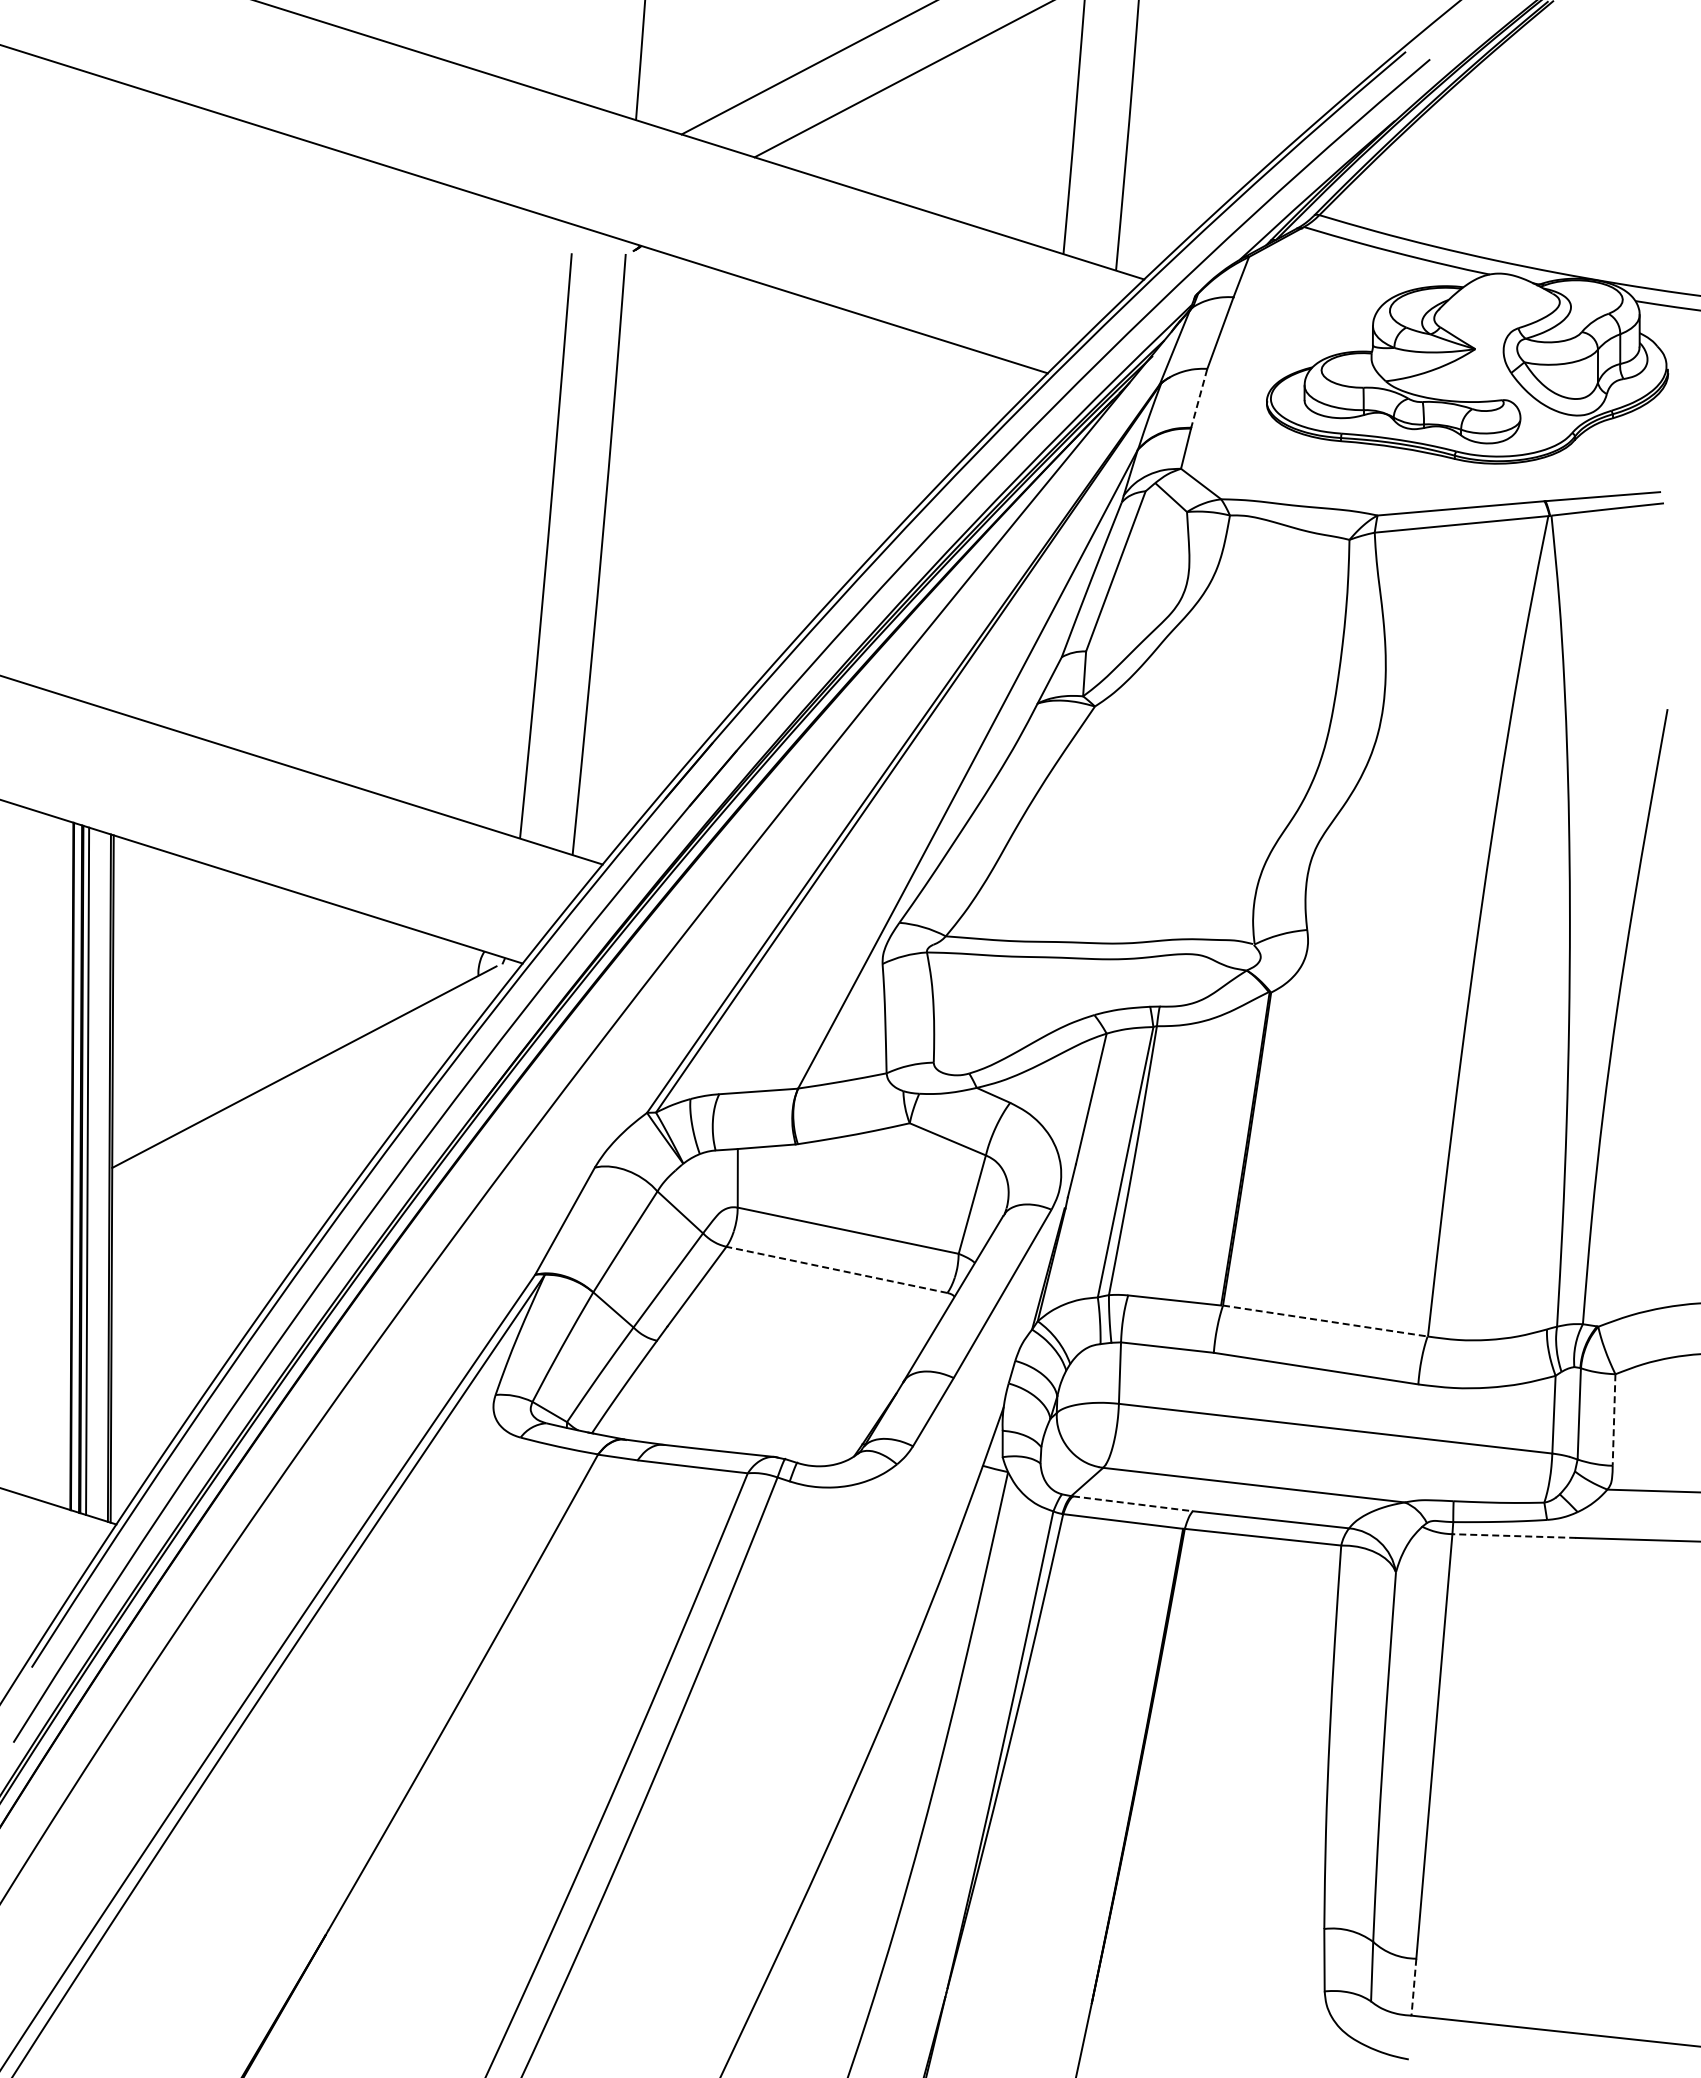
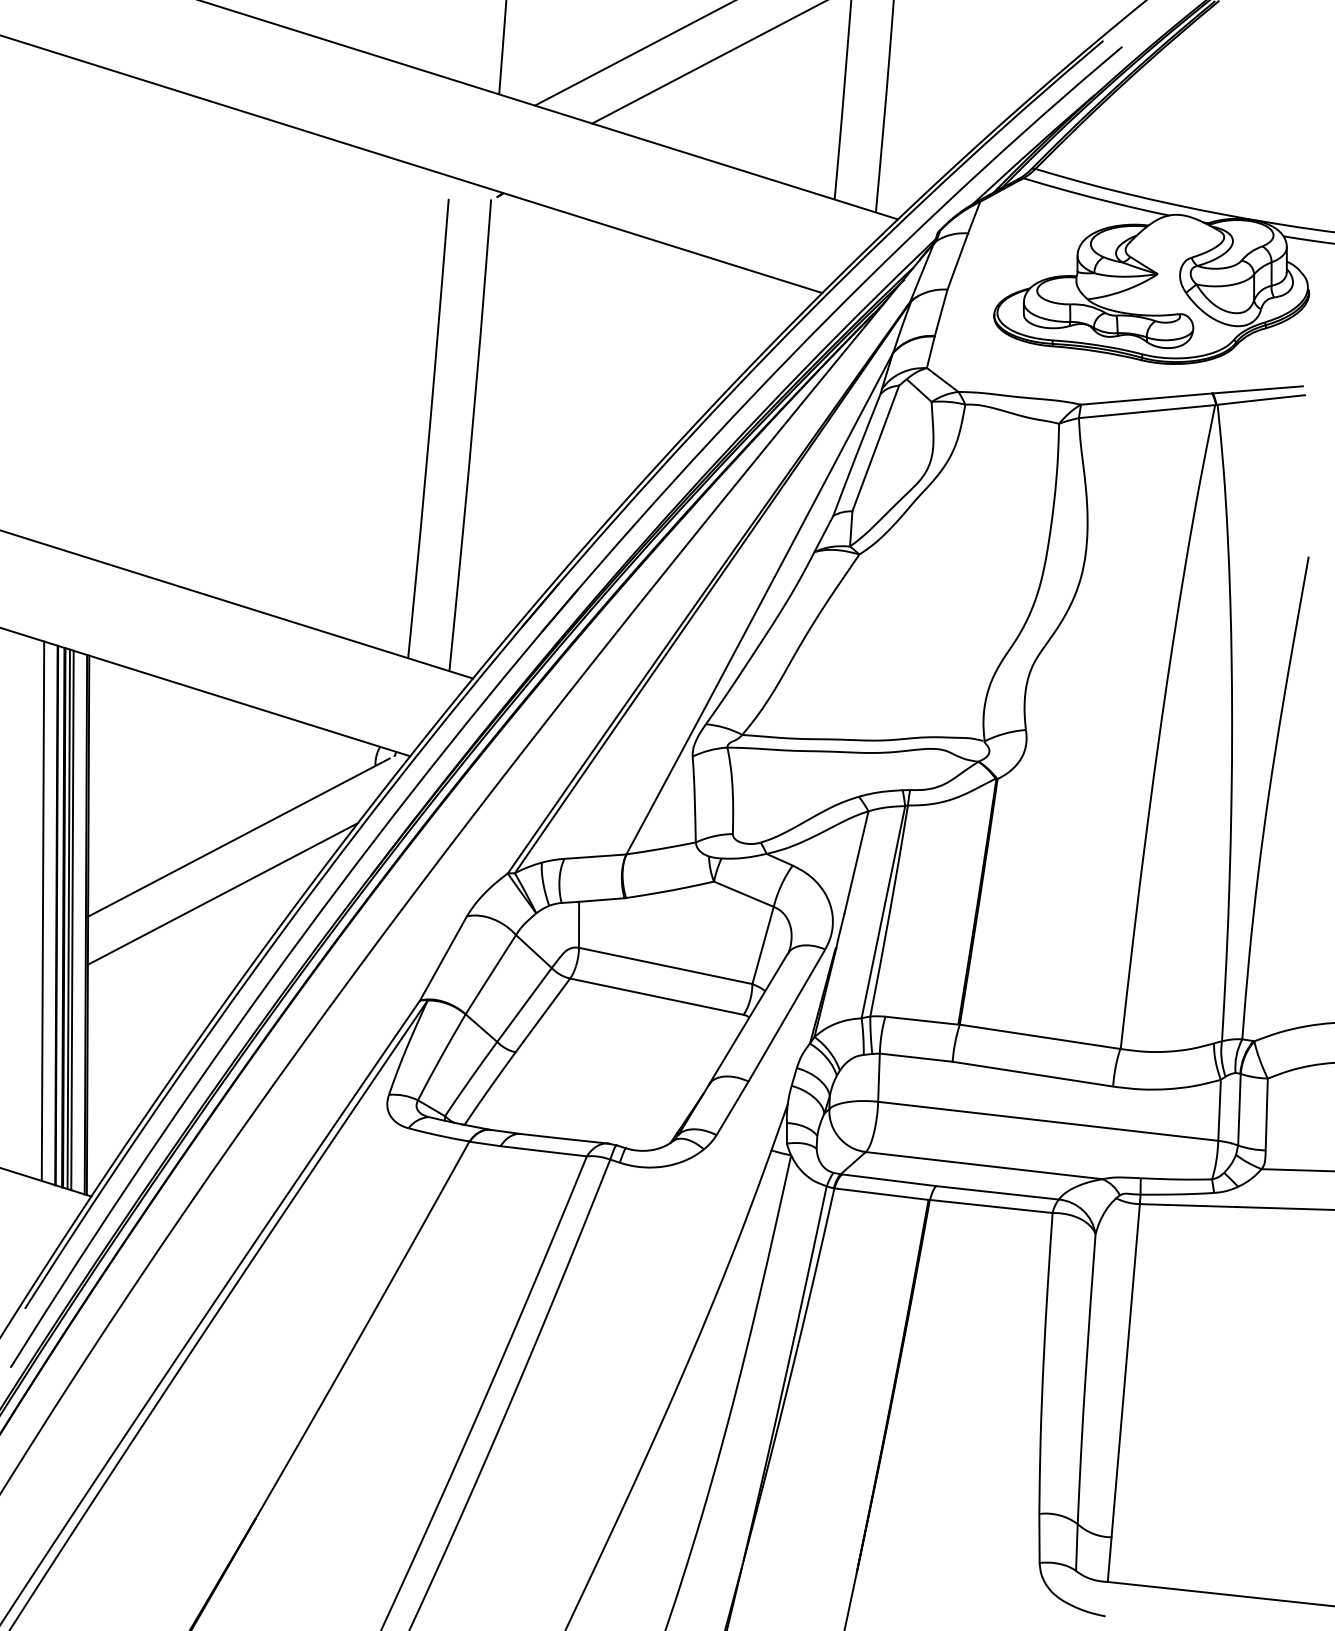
line: (1199, 399) -> (941, 313), dashed -> solid
line: (283, 1138) -> (222, 893), added
line: (54, 1160) -> (42, 910), added
line: (91, 1172) -> (71, 920), added
line: (836, 1269) -> (656, 996), dashed -> solid
line: (1325, 1321) -> (1040, 1037), dashed -> solid
line: (1614, 1420) -> (1267, 1114), dashed -> solid
line: (1133, 1503) -> (889, 1180), dashed -> solid
line: (1514, 1536) -> (1188, 1205), dashed -> solid
line: (1413, 1987) -> (1109, 1559), dashed -> solid

